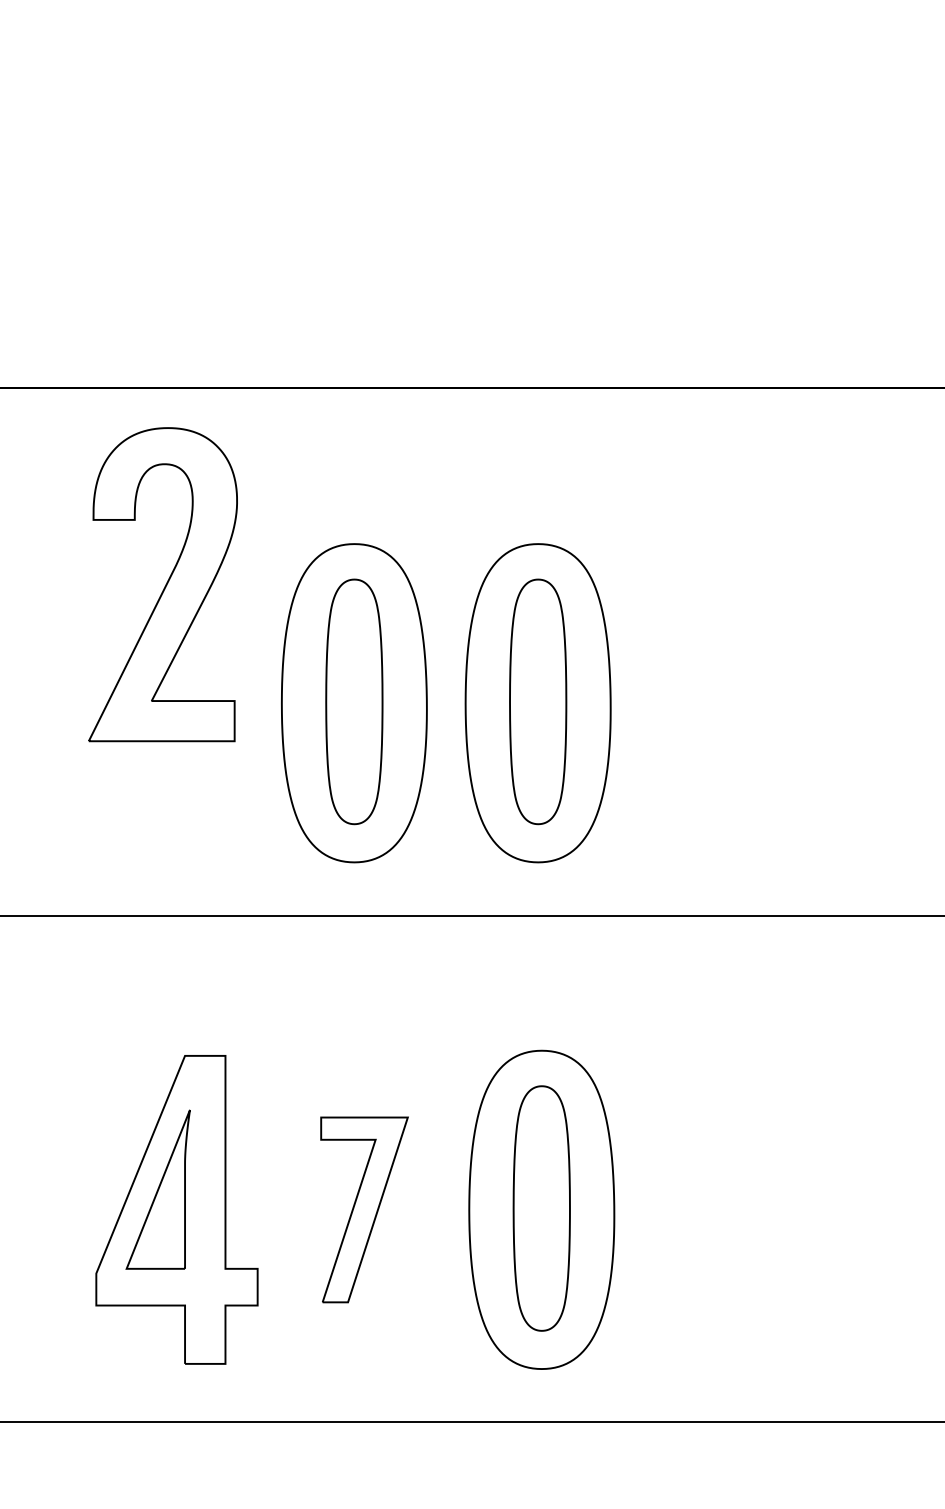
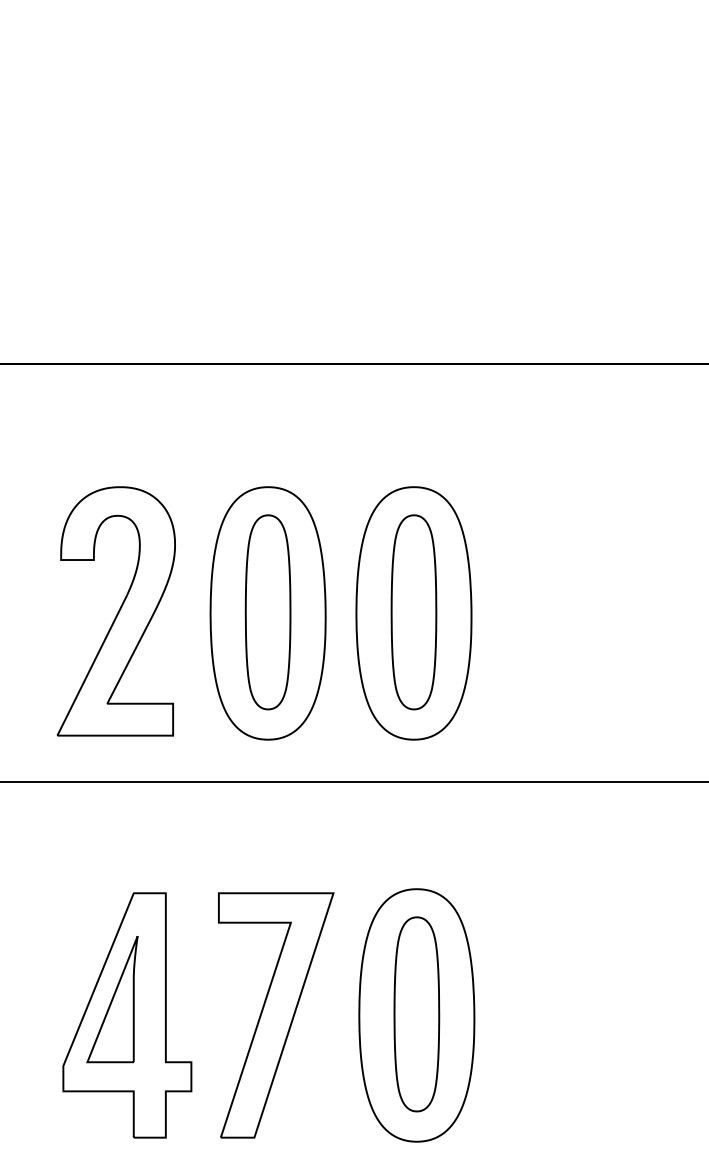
part: (162, 584) -> (115, 611), moved
part: (364, 1209) -> (276, 1015), size x1.67

